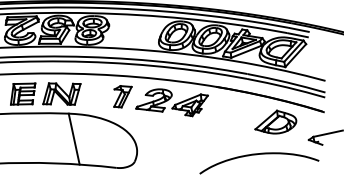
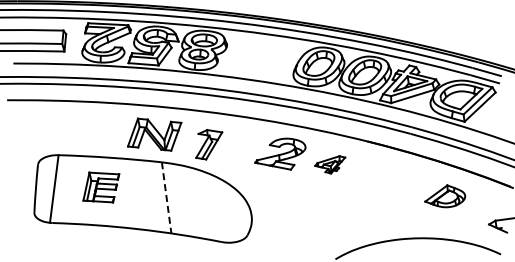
part: (23, 94) -> (101, 187), moved
part: (123, 96) -> (209, 144), moved
part: (190, 105) -> (330, 164), size x0.6
part: (275, 121) -> (444, 195), size x0.7
line: (74, 138) -> (166, 197), solid -> dashed

